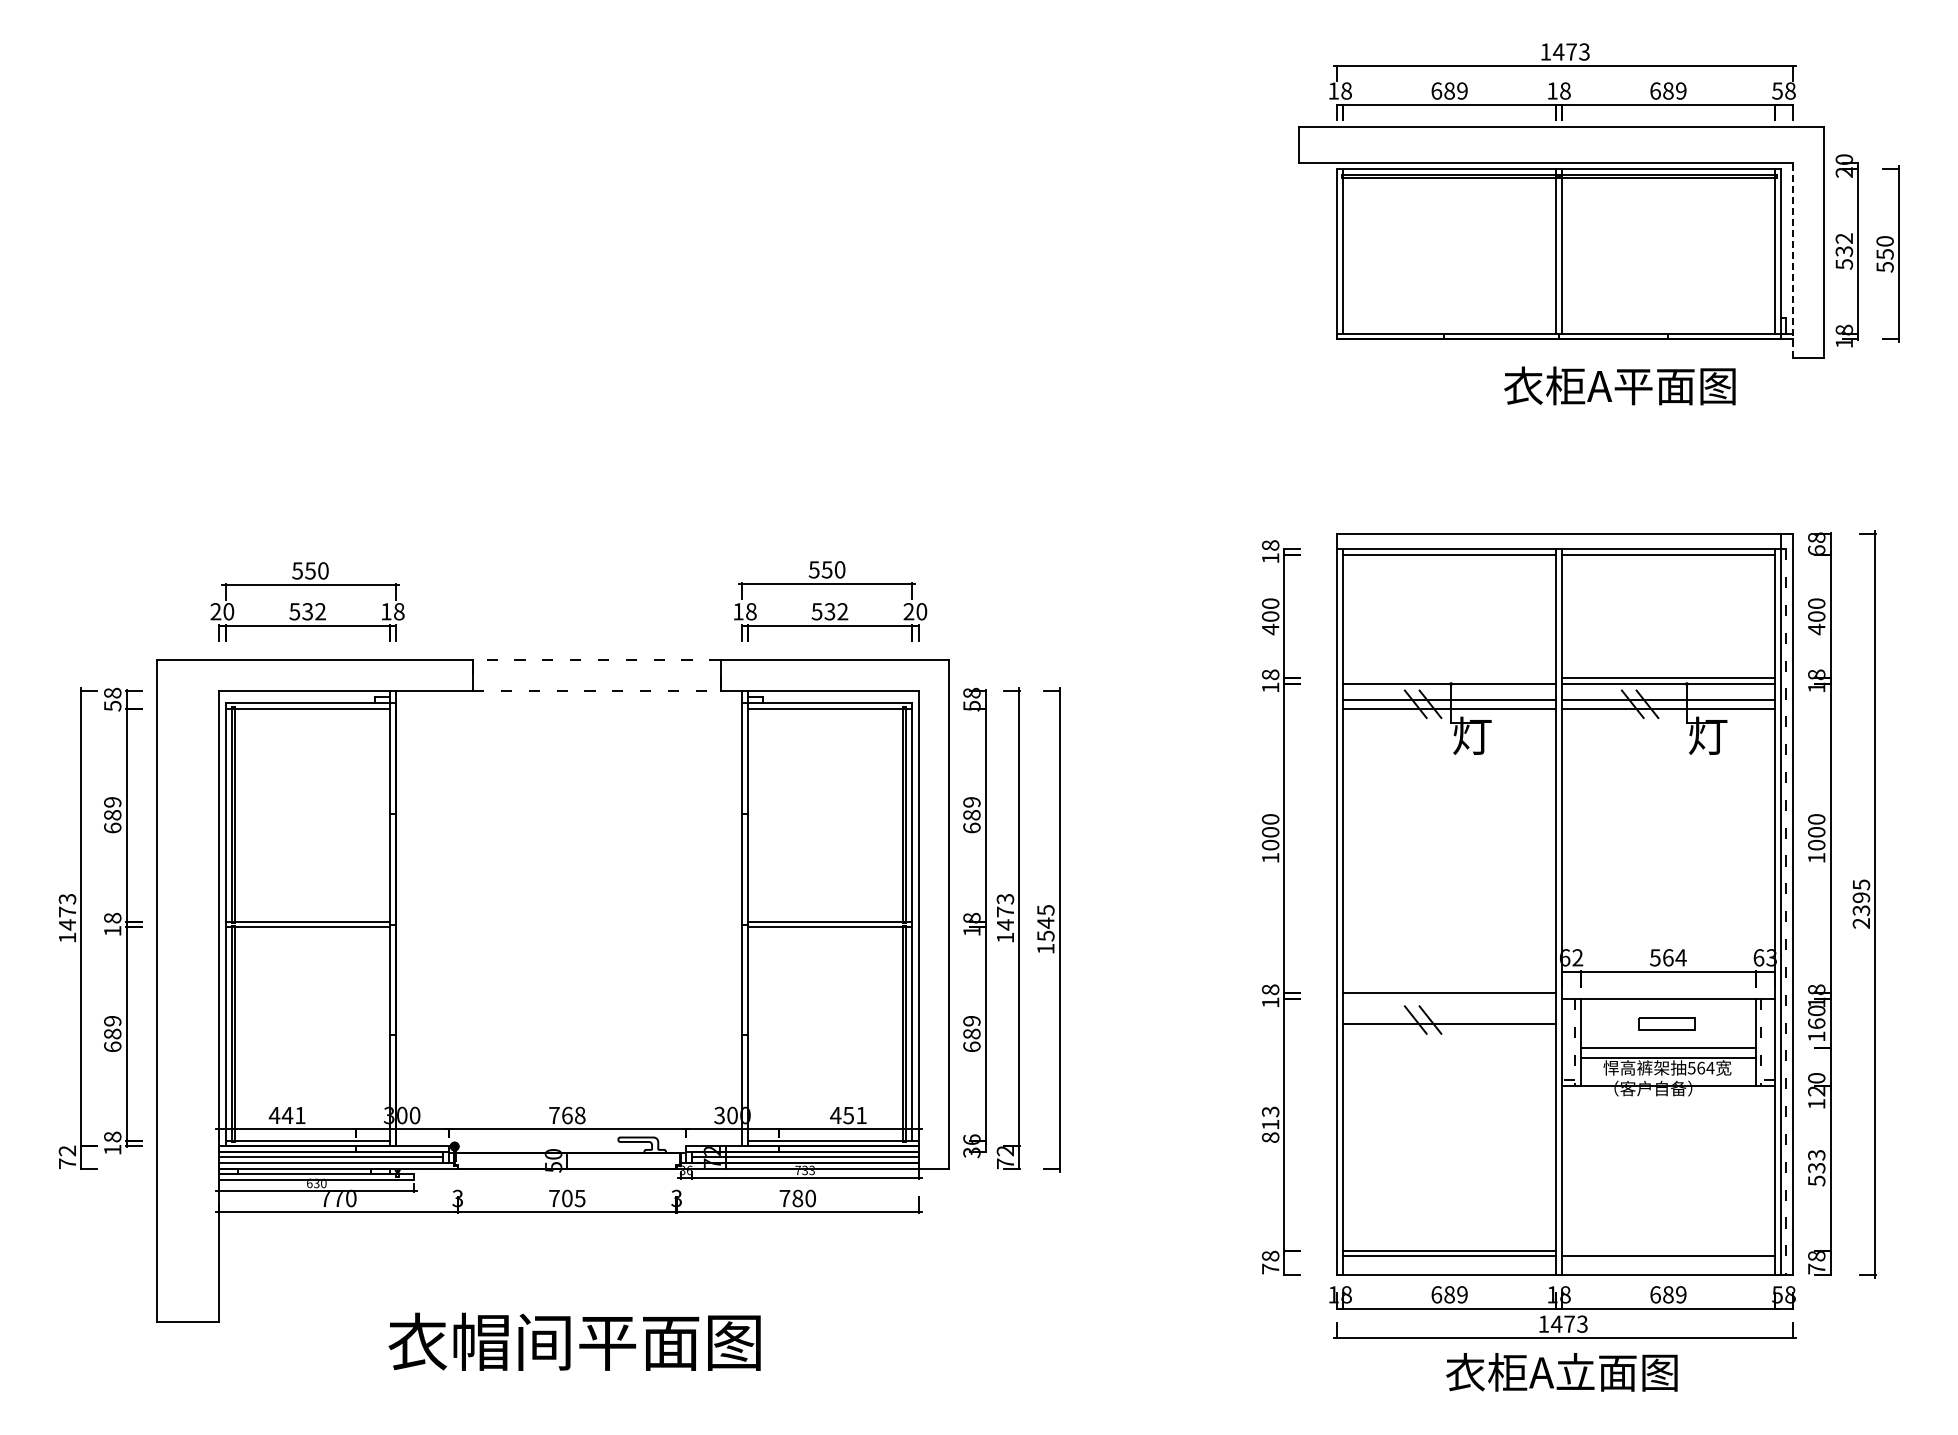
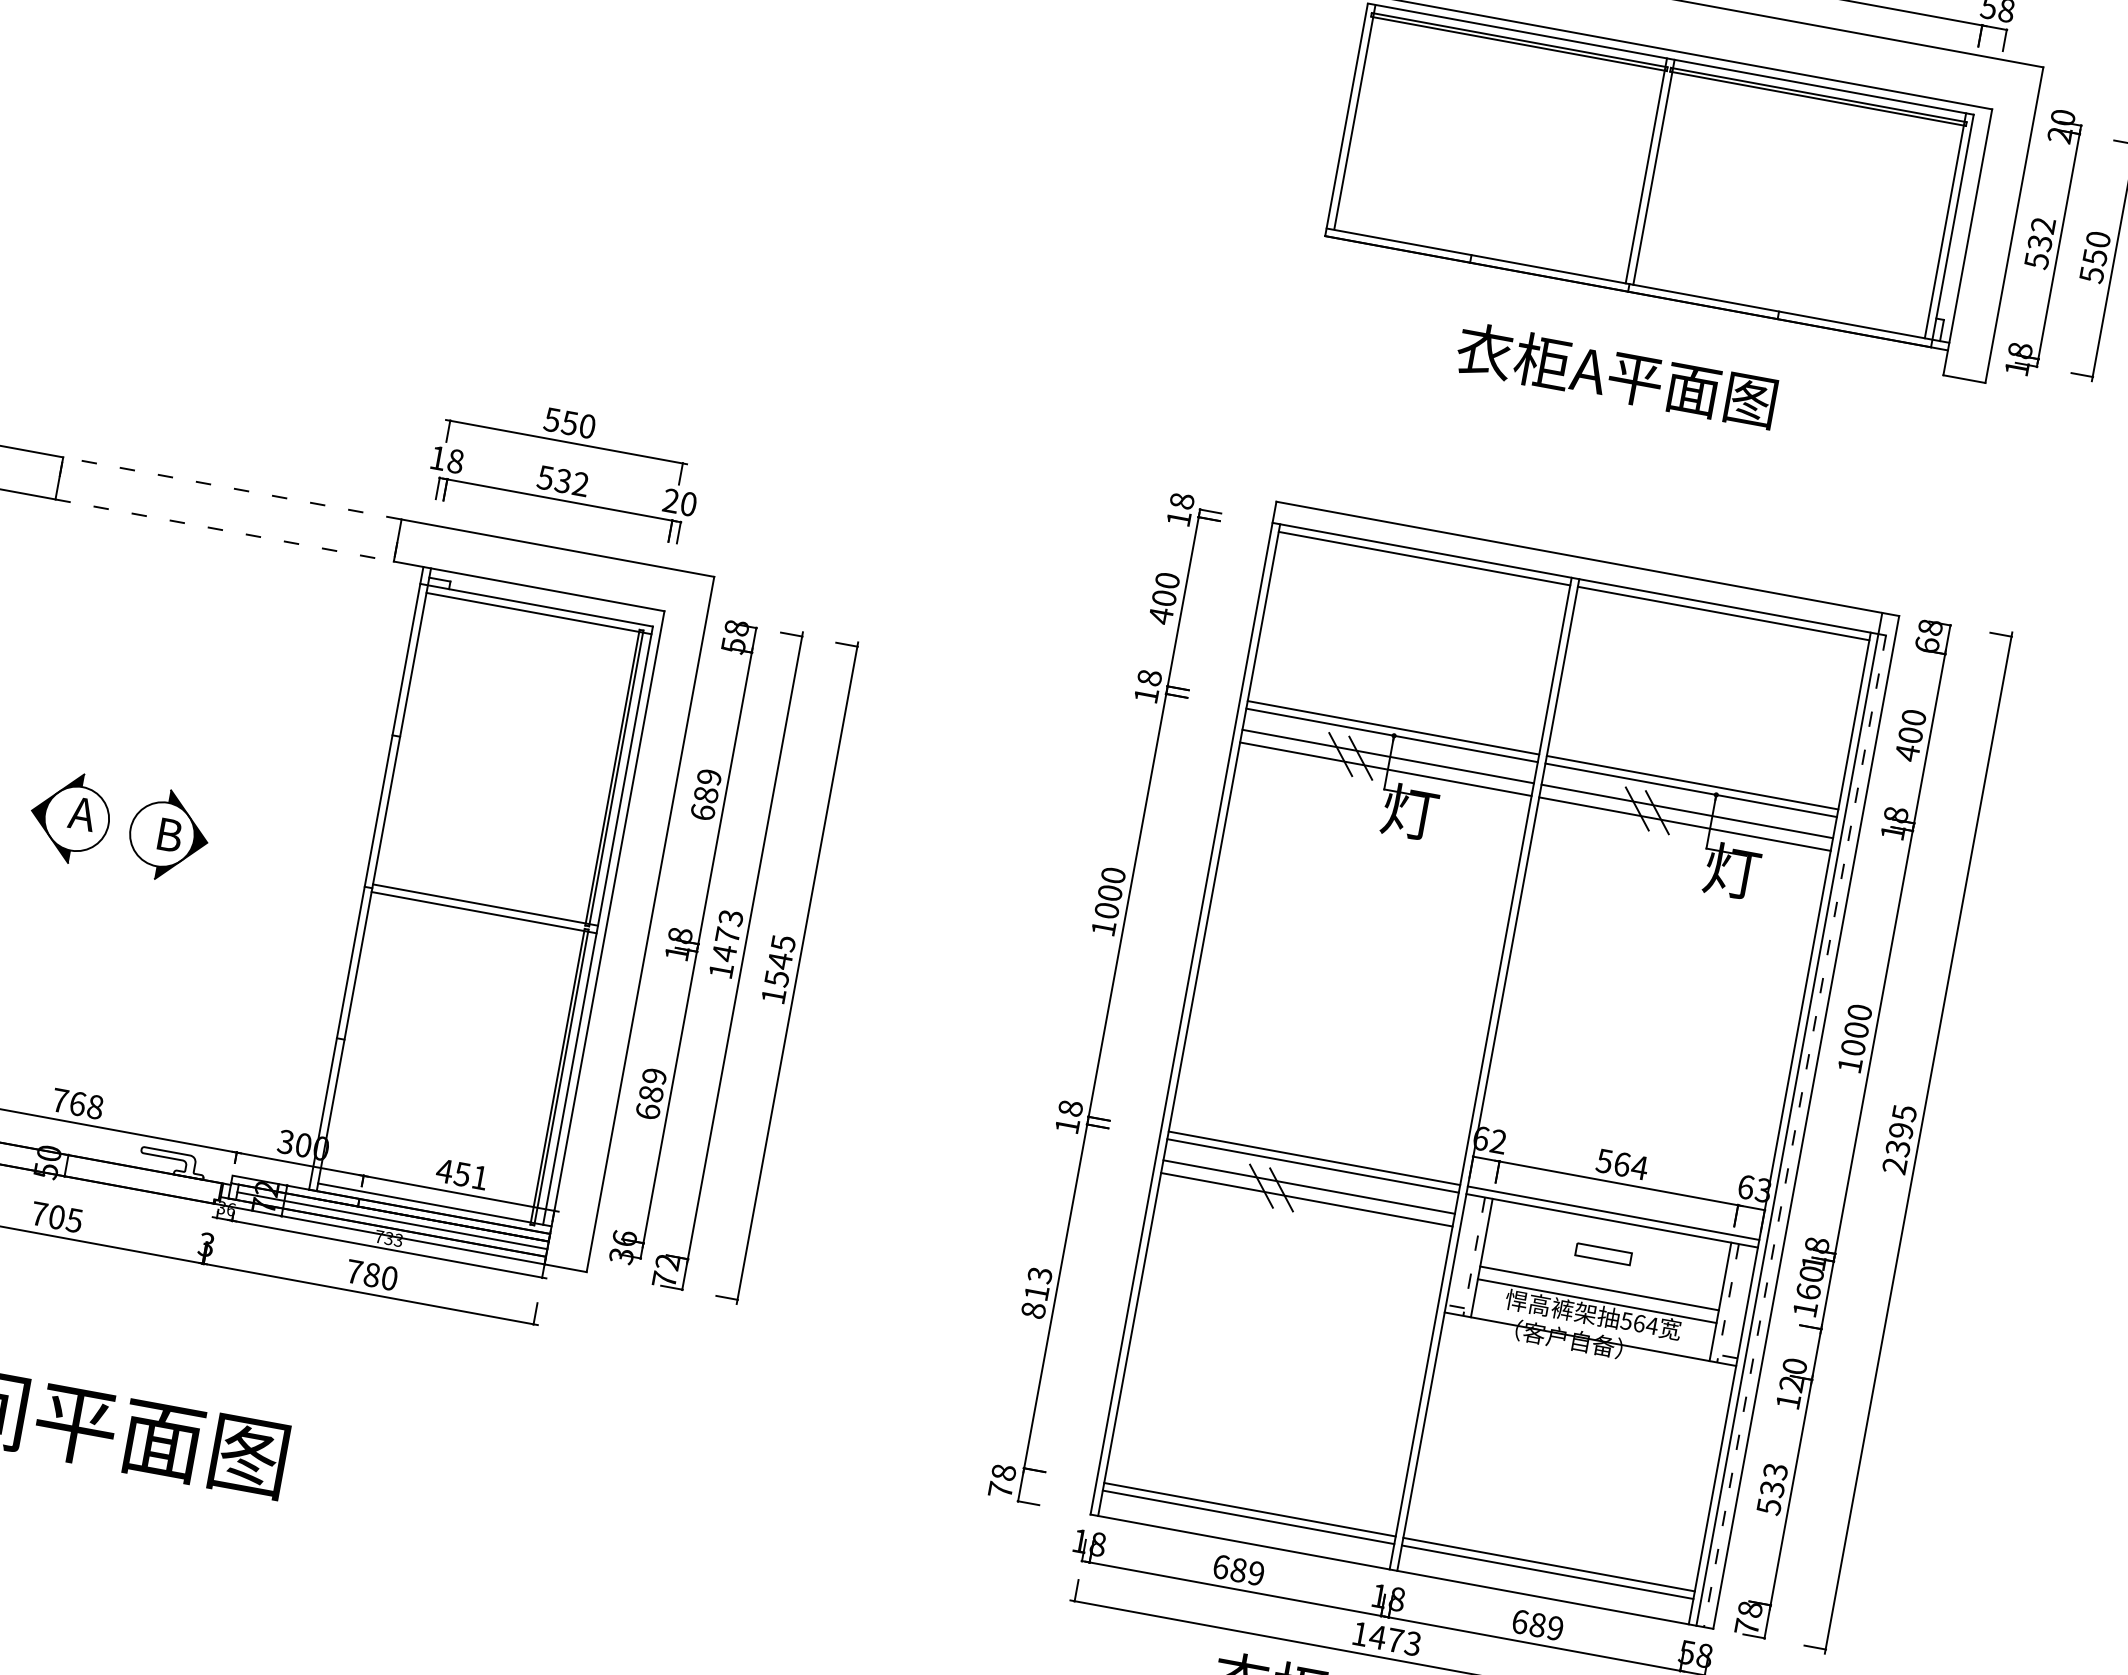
line: (1793, 259) -> (1968, 241), dashed -> solid
text: (1619, 385) -> (1616, 374), moved
line: (1449, 678) -> (1393, 727), added
part: (524, 913) -> (69, 816), added
part: (596, 913) -> (168, 835), added
line: (1668, 993) -> (1613, 1213), added
line: (1449, 998) -> (1312, 1165), added
line: (1449, 1014) -> (1308, 1187), added
part: (1666, 1023) -> (1603, 1253), size x0.71
line: (1668, 1250) -> (1549, 1564), added

